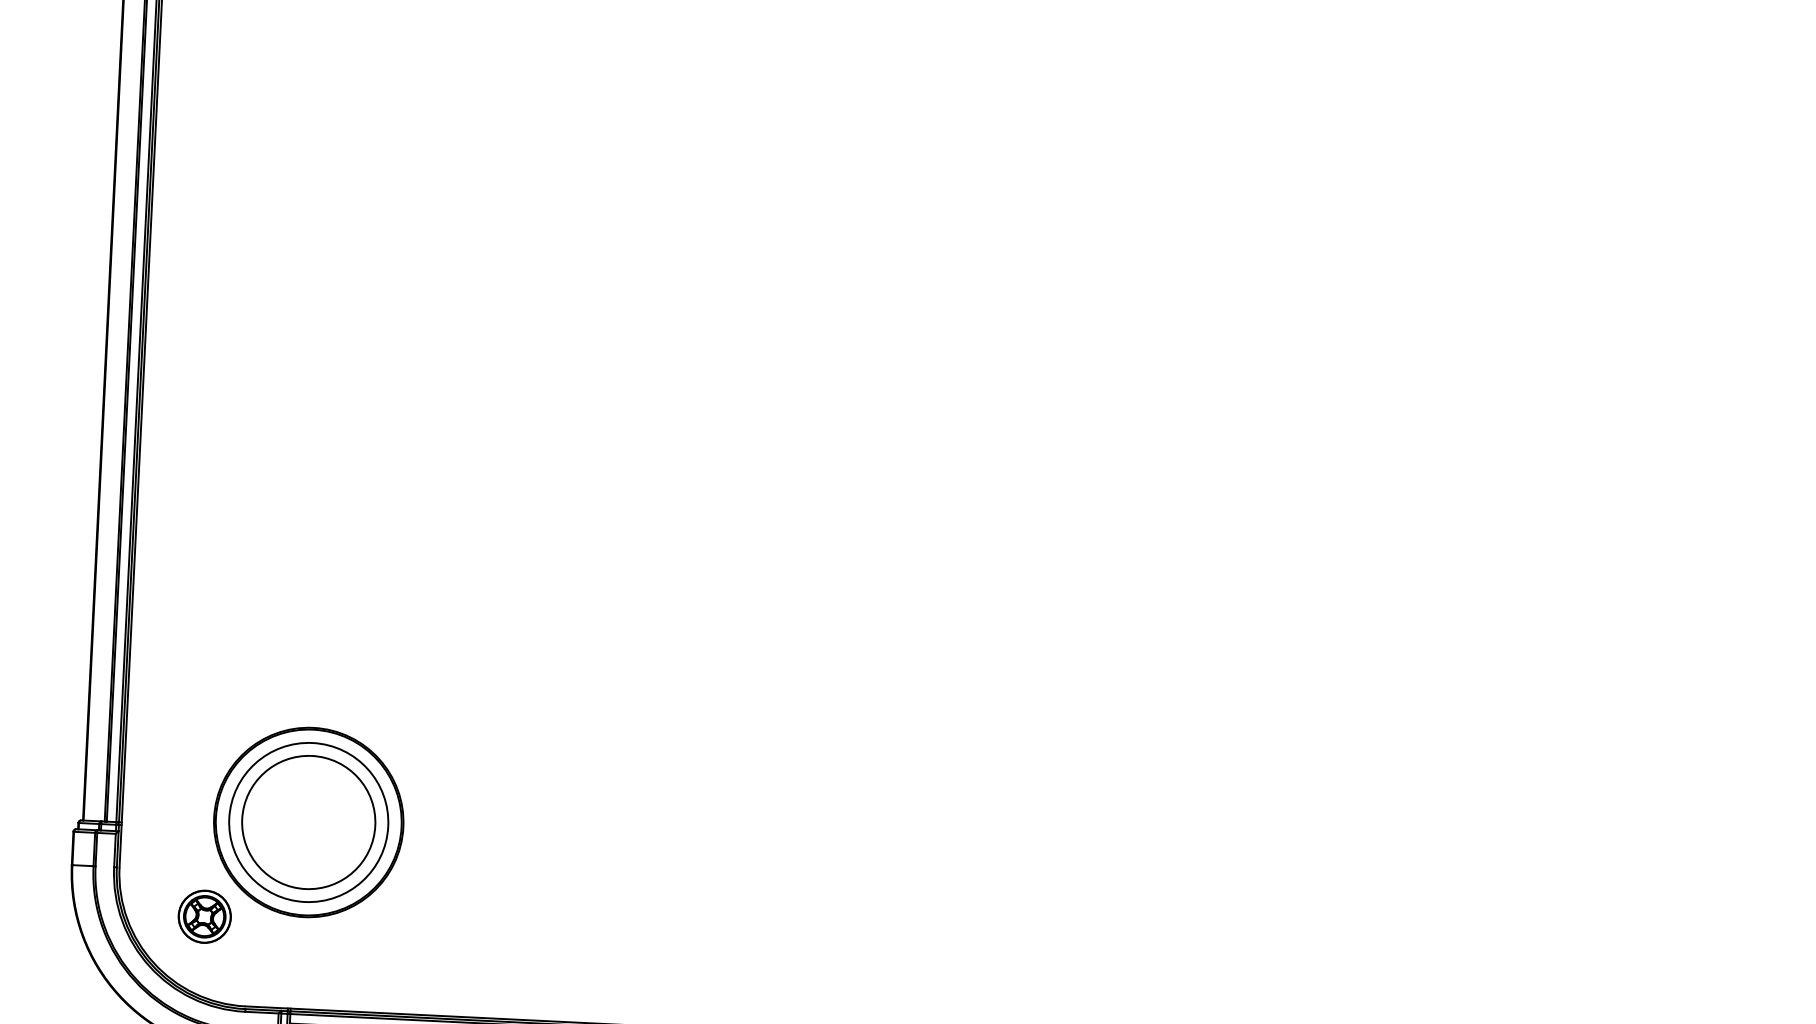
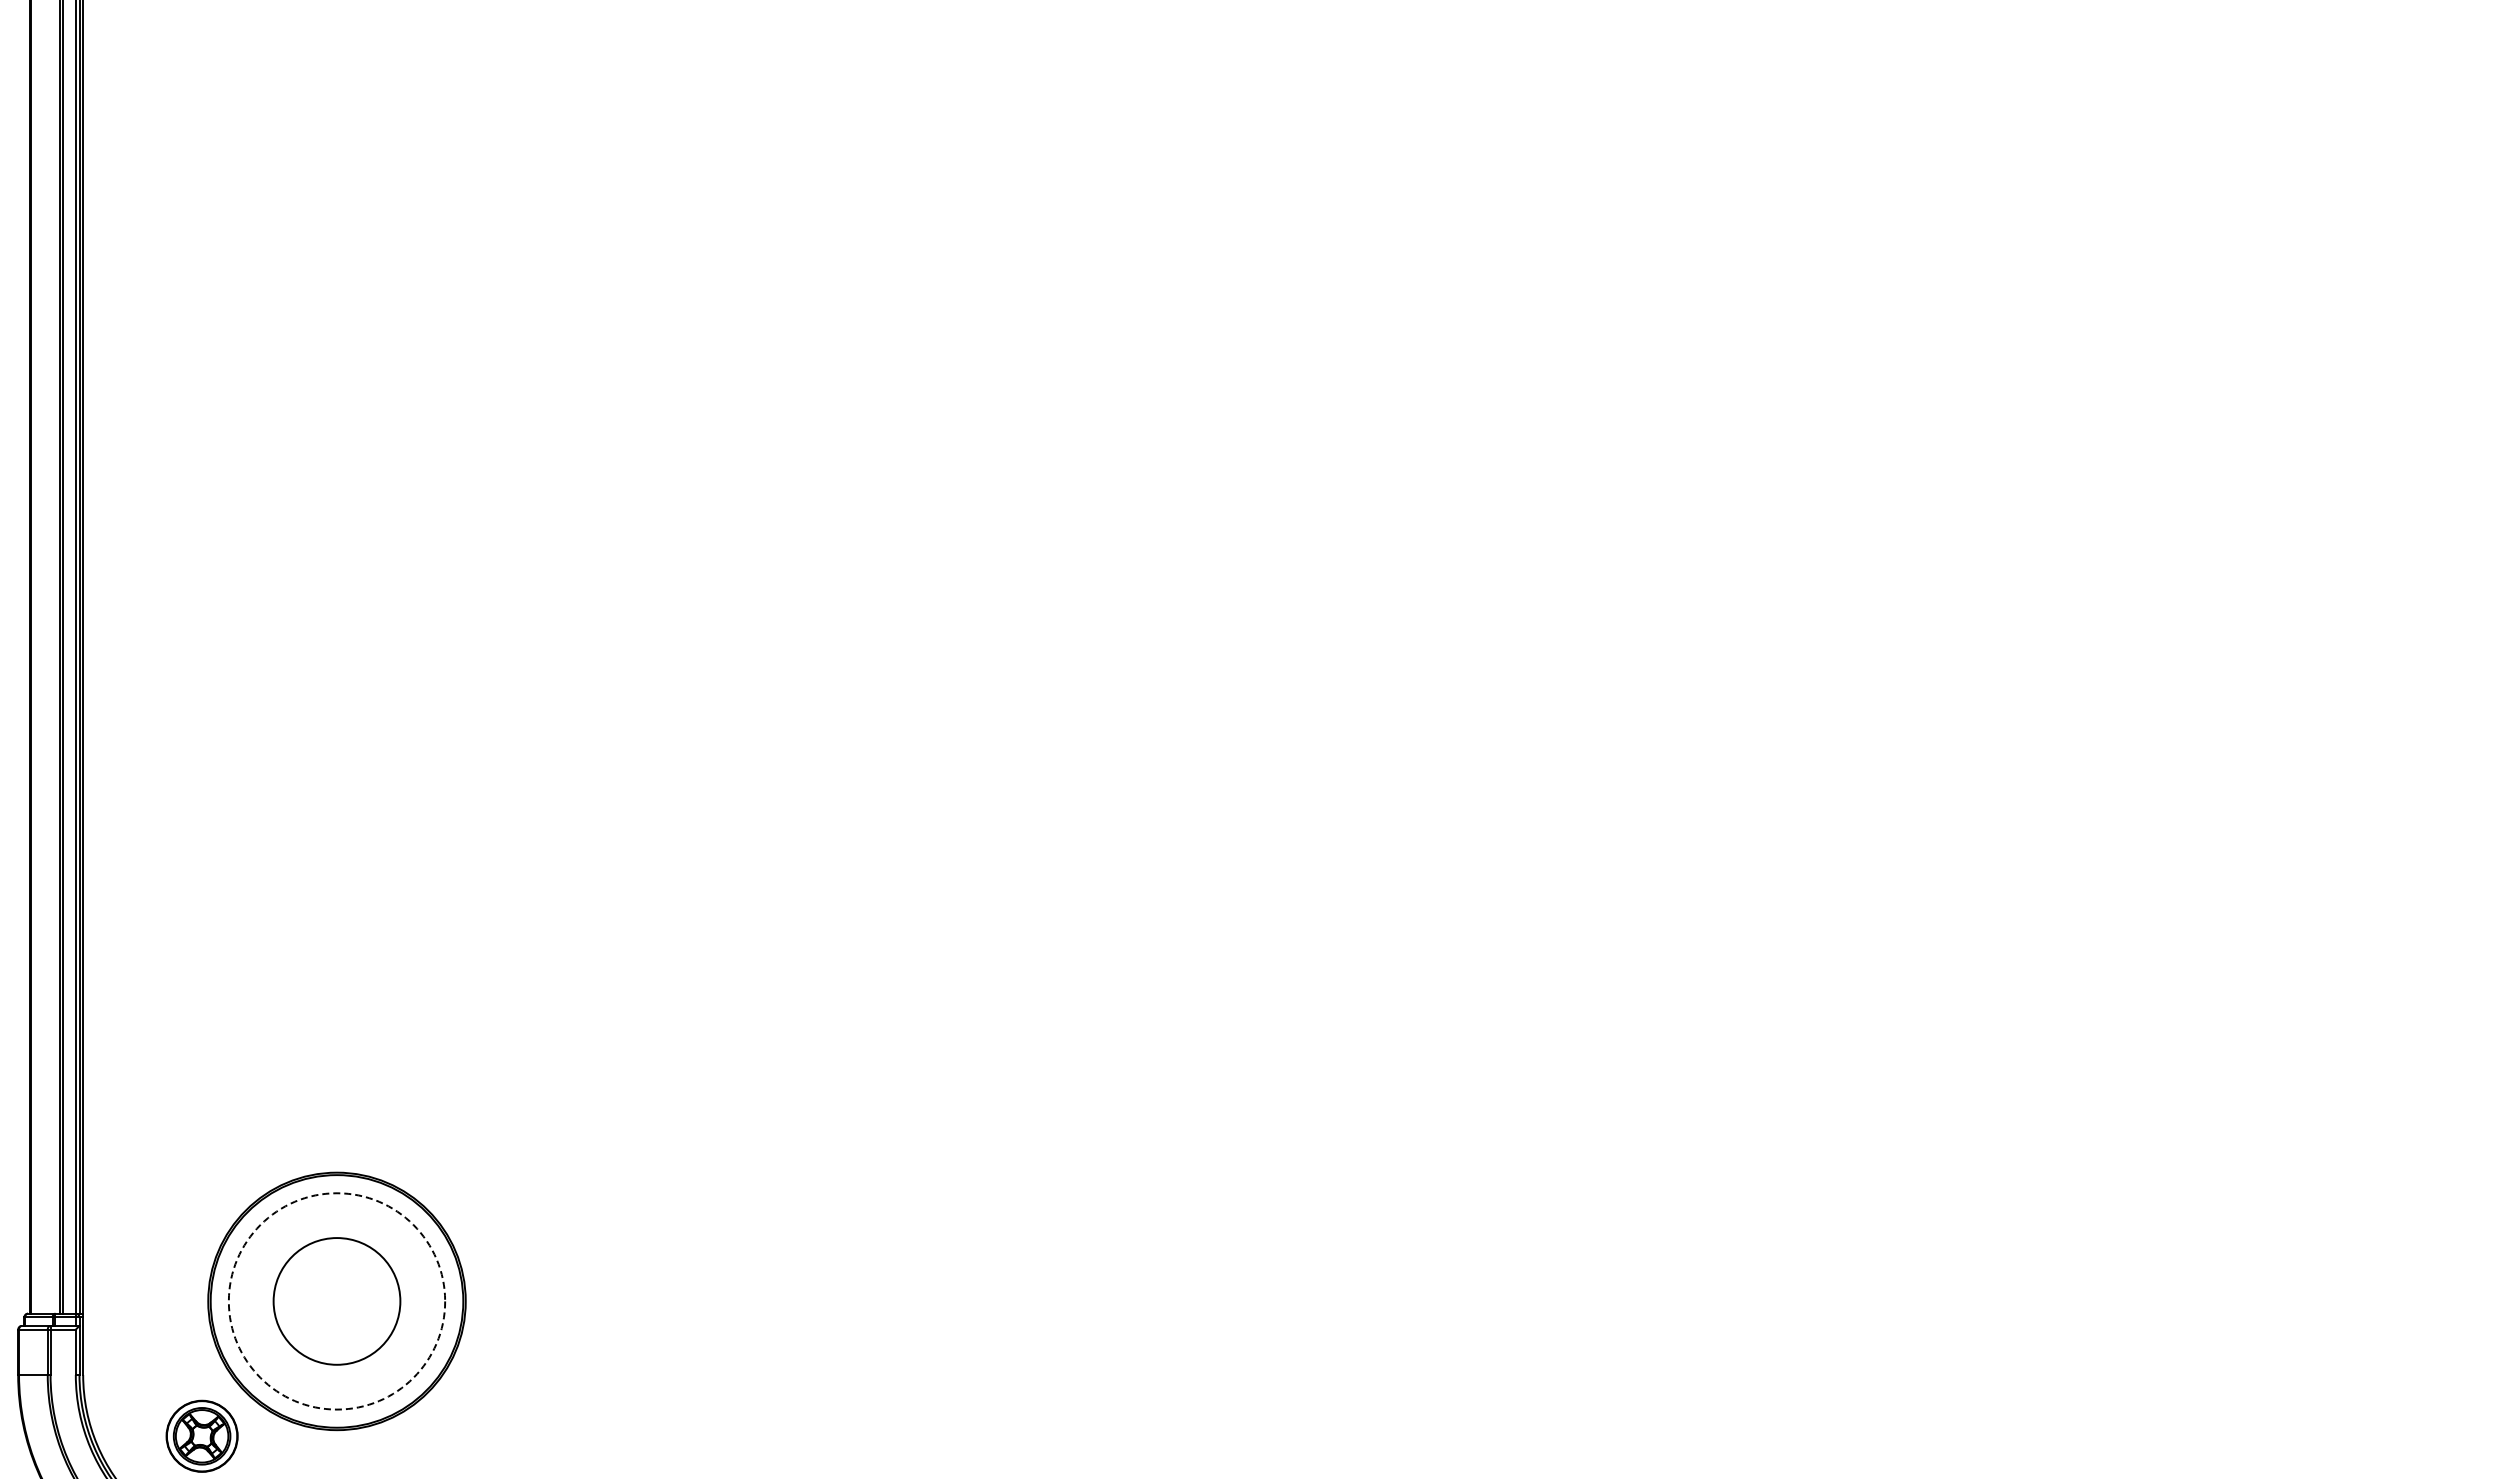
circle: (308, 821) -> (336, 1300), size x0.7
circle: (308, 822) -> (336, 1301), solid -> dashed

